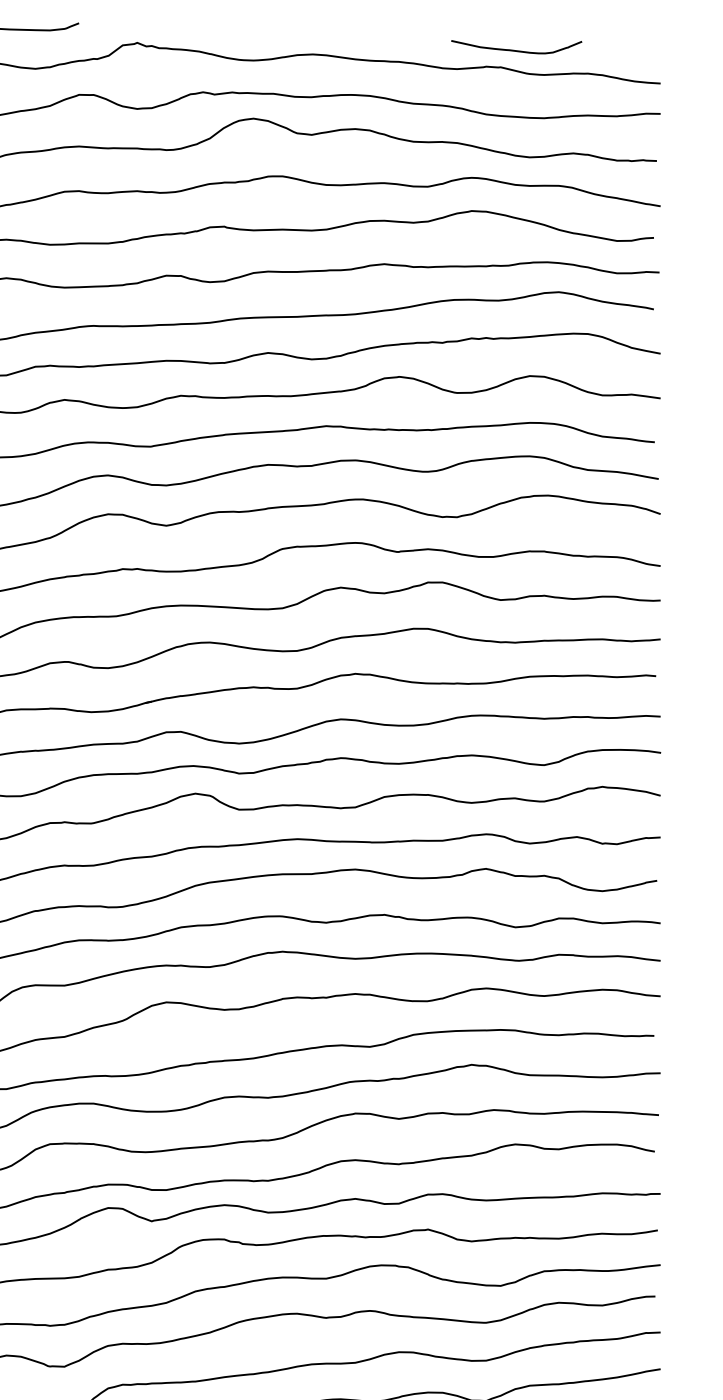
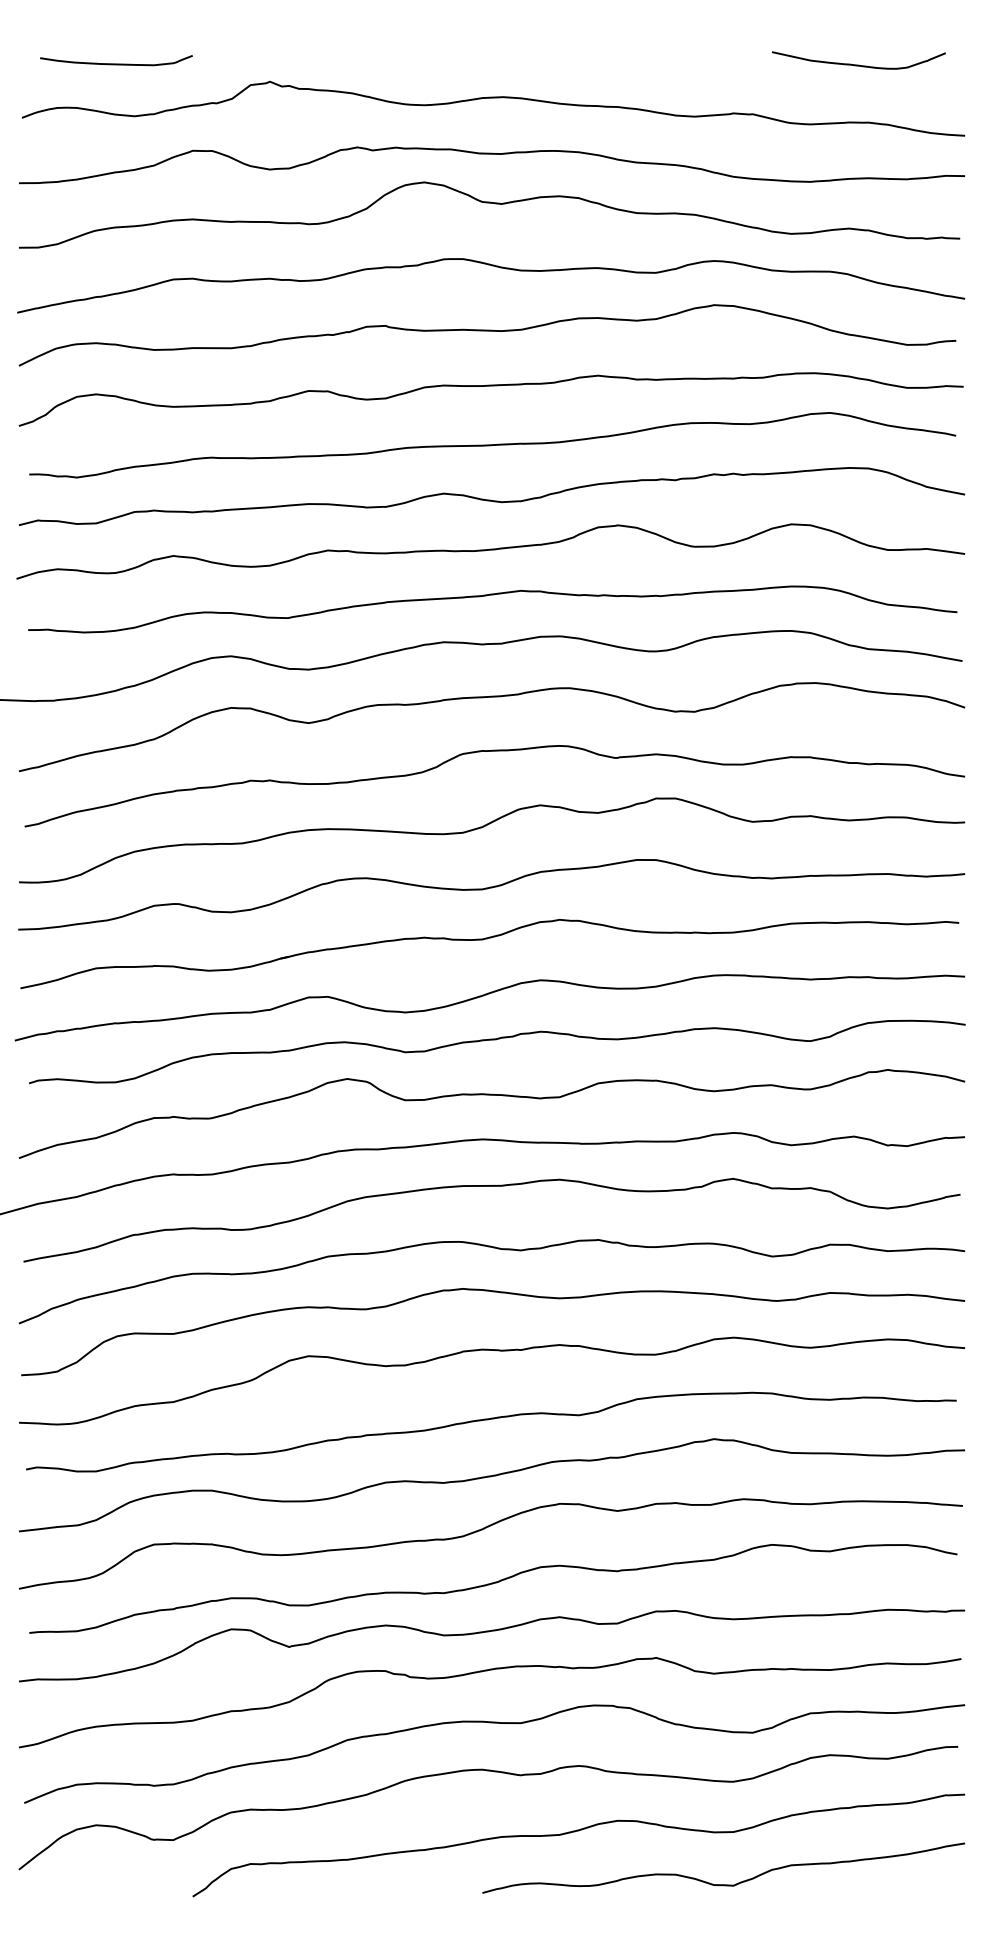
curve: (516, 50) -> (858, 64), moved

